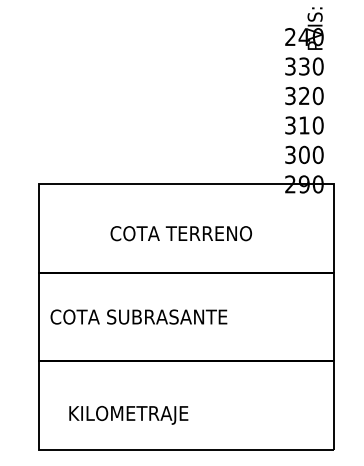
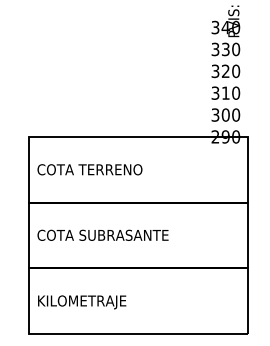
text: (290, 37) -> (215, 27), 240 -> 340
text: (180, 233) -> (89, 169), moved
text: (128, 415) -> (81, 302), moved

